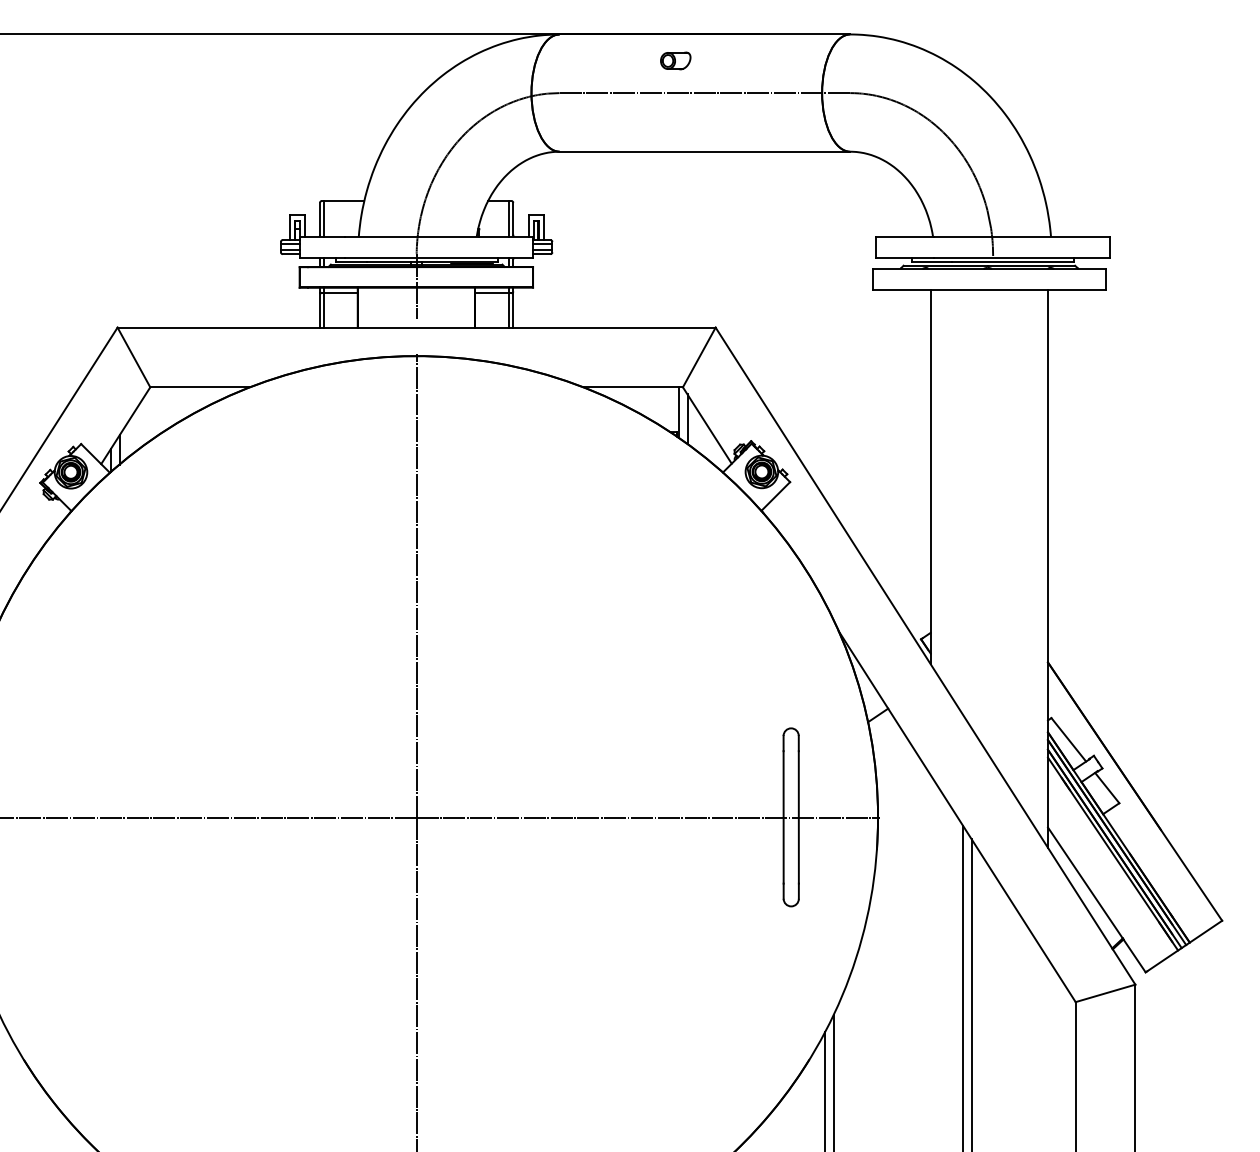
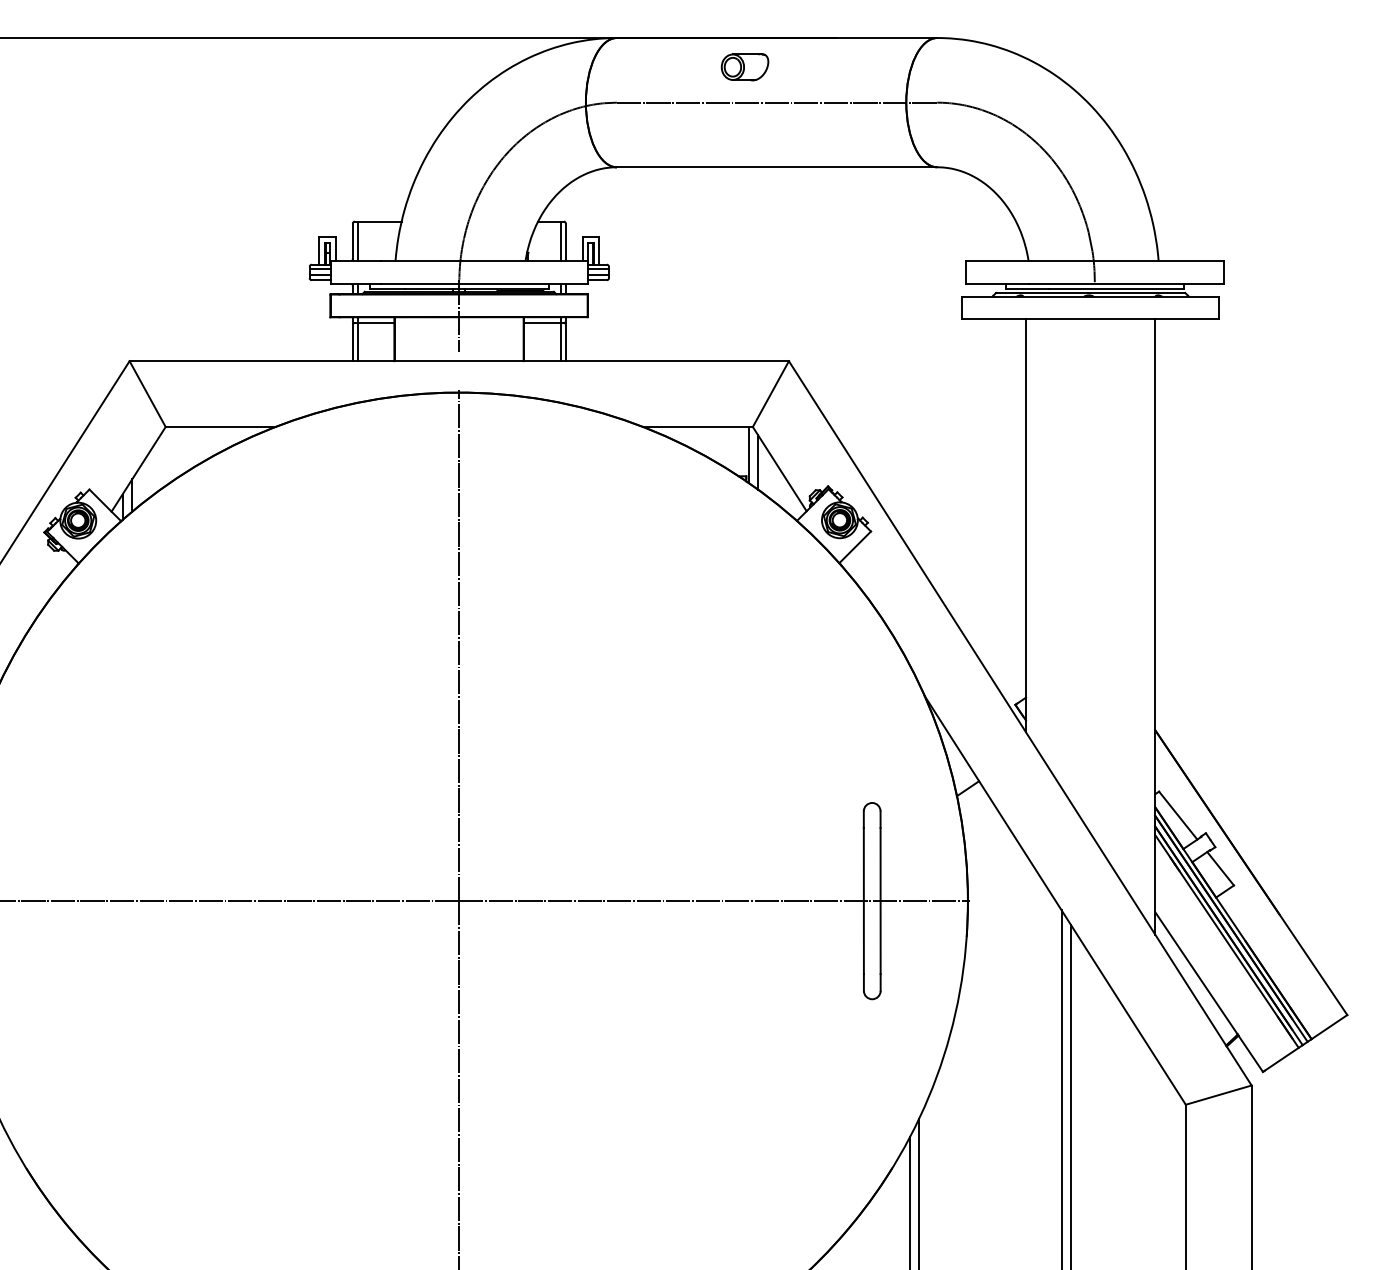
part: (675, 60) -> (744, 66), size x1.43

